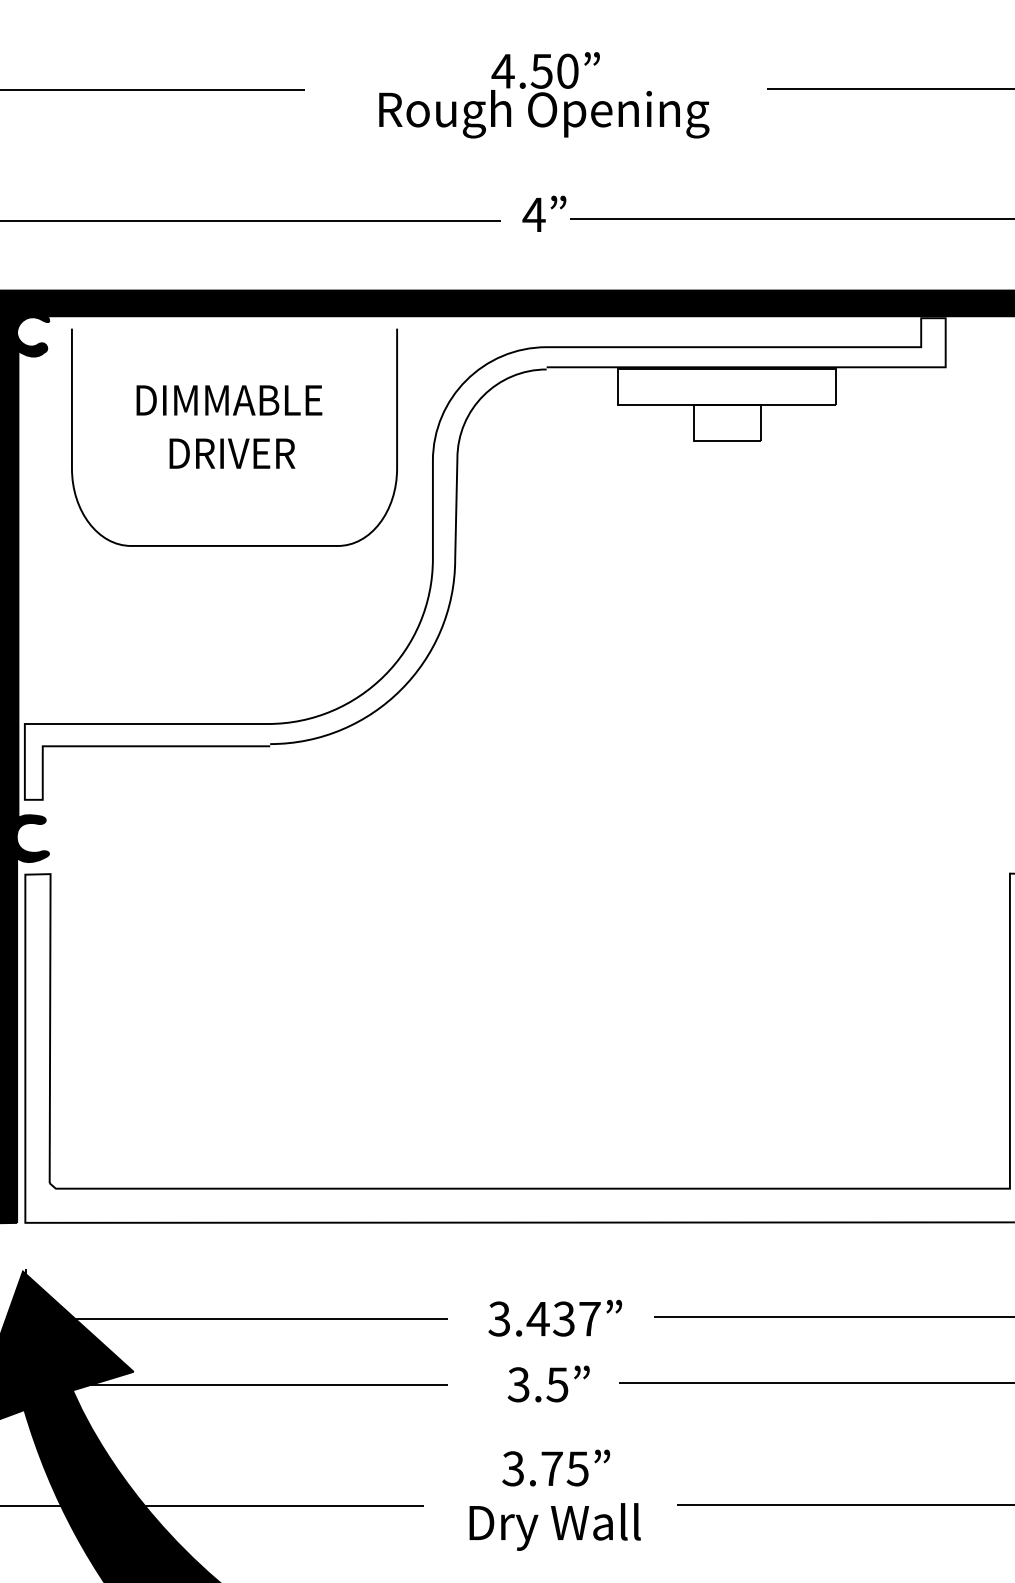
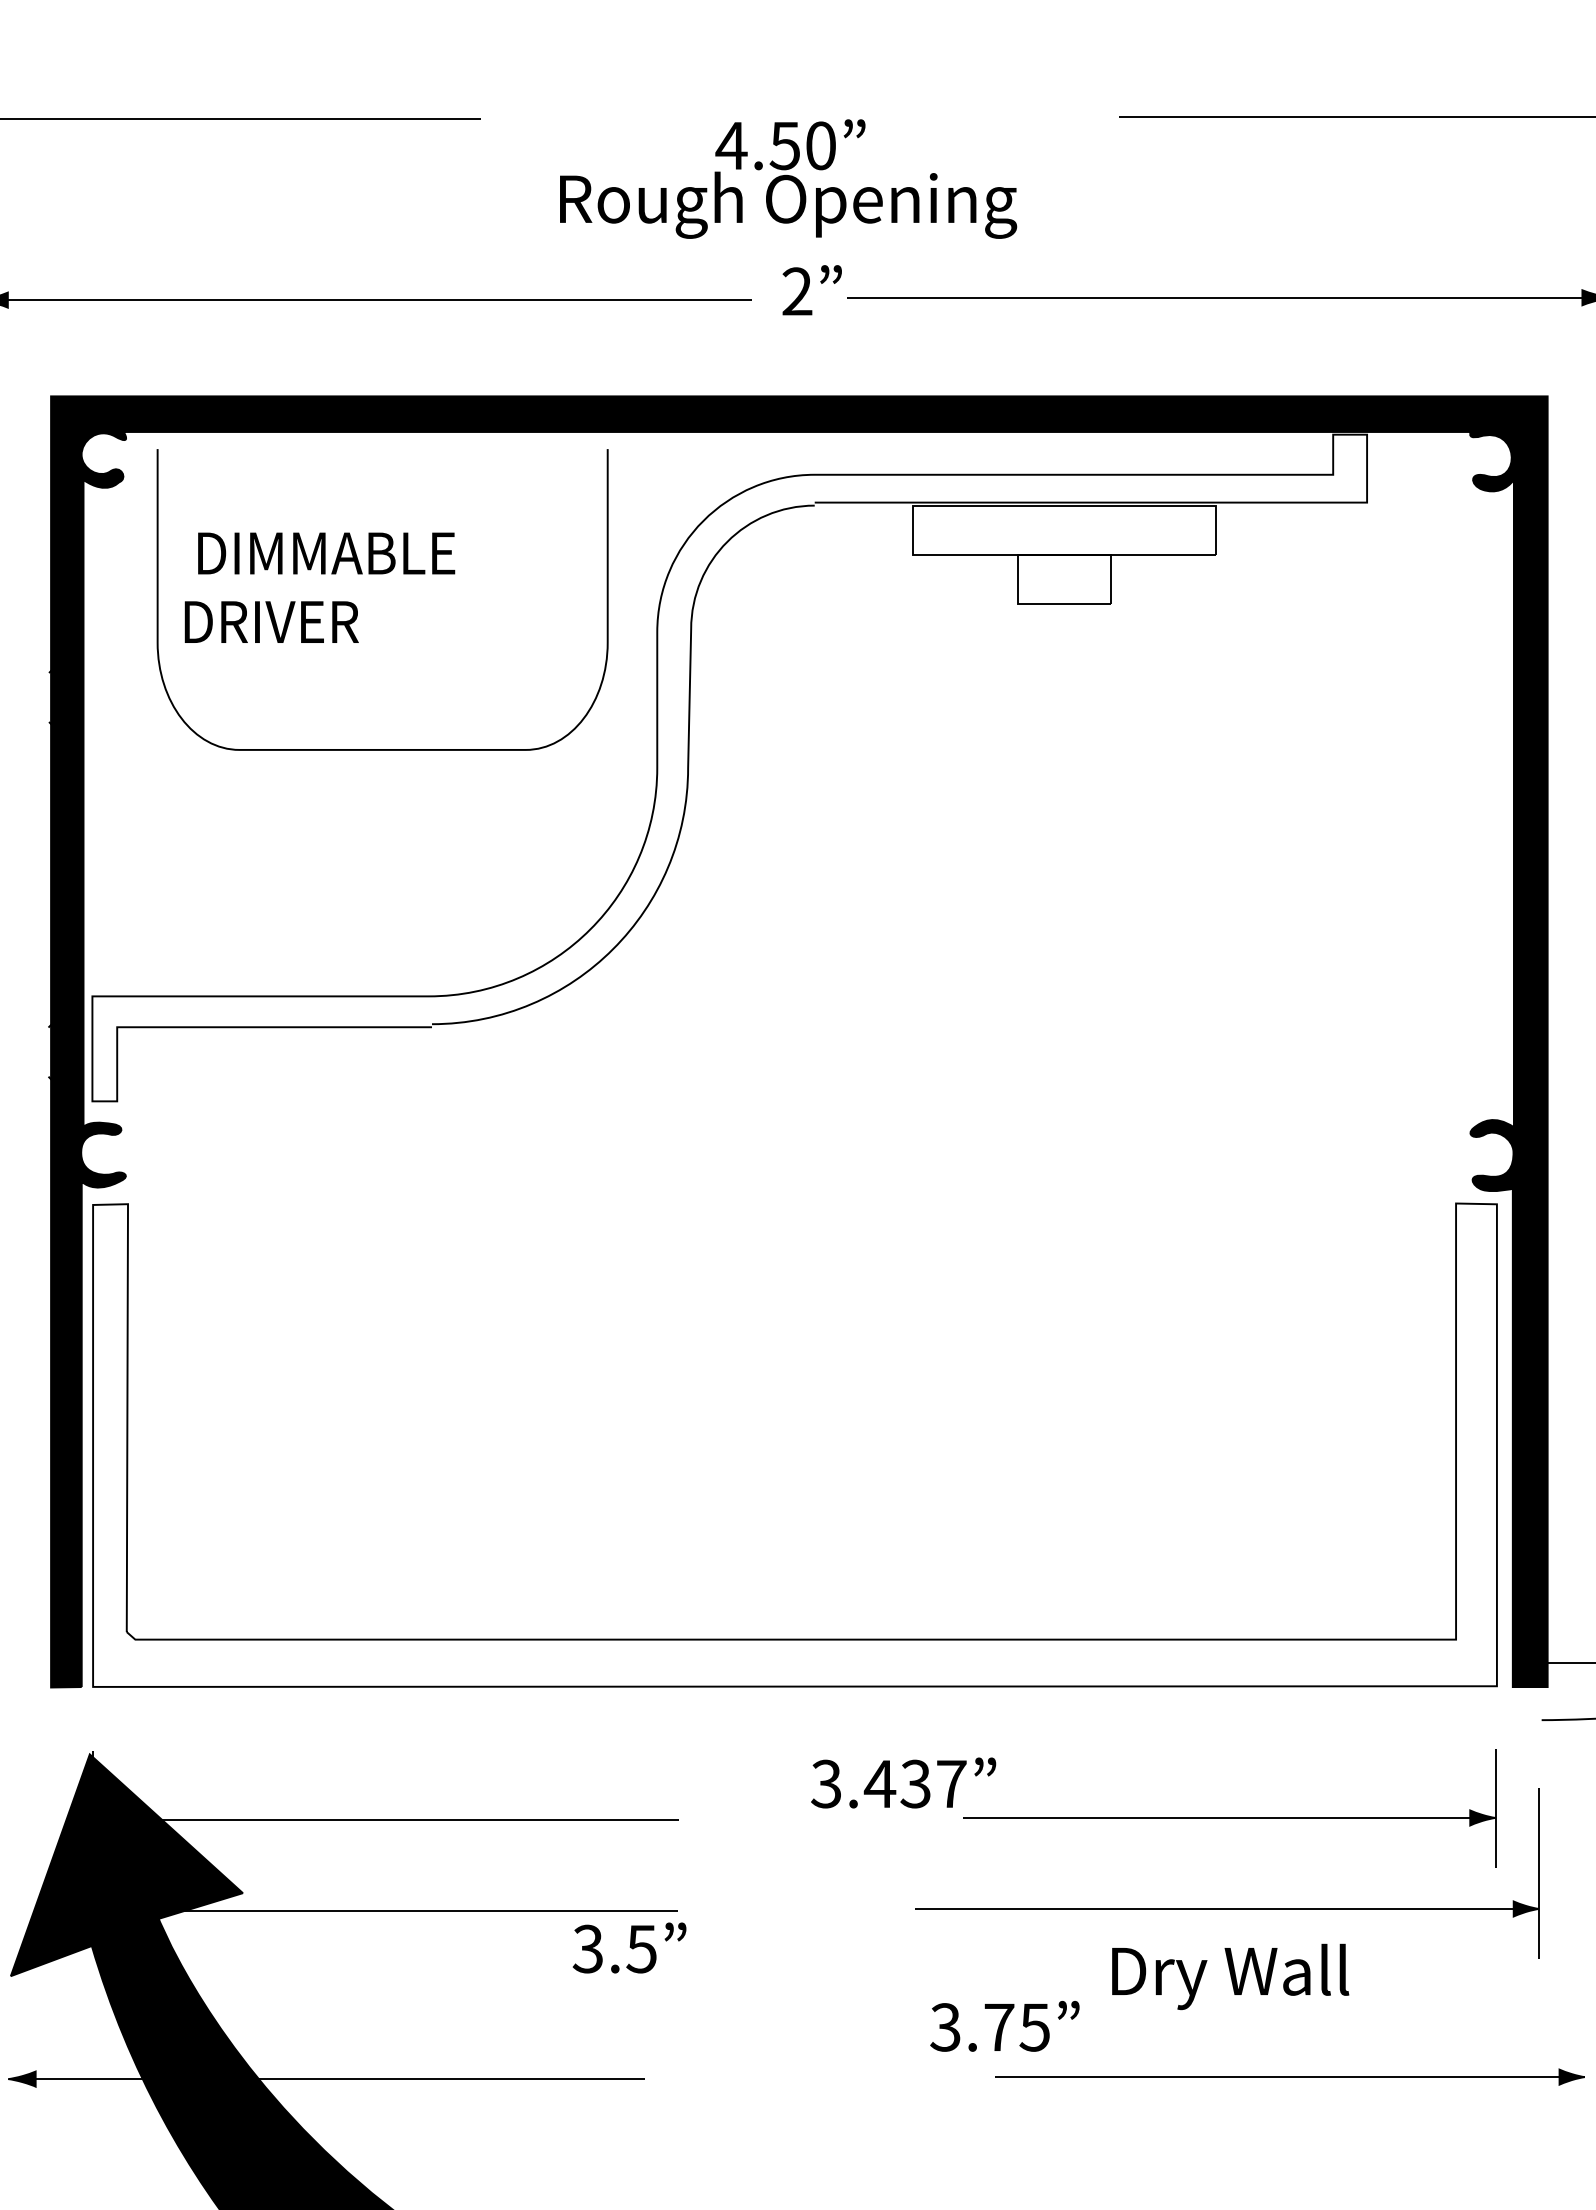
text: (544, 94) -> (788, 178), moved
text: (534, 214) -> (797, 291), 4 -> 2
text: (229, 400) -> (326, 553), moved
text: (232, 453) -> (271, 621), moved
text: (555, 1317) -> (903, 1782), moved
text: (548, 1383) -> (629, 1947), moved
text: (555, 1468) -> (1004, 2026), moved
text: (555, 1526) -> (1230, 1976), moved

